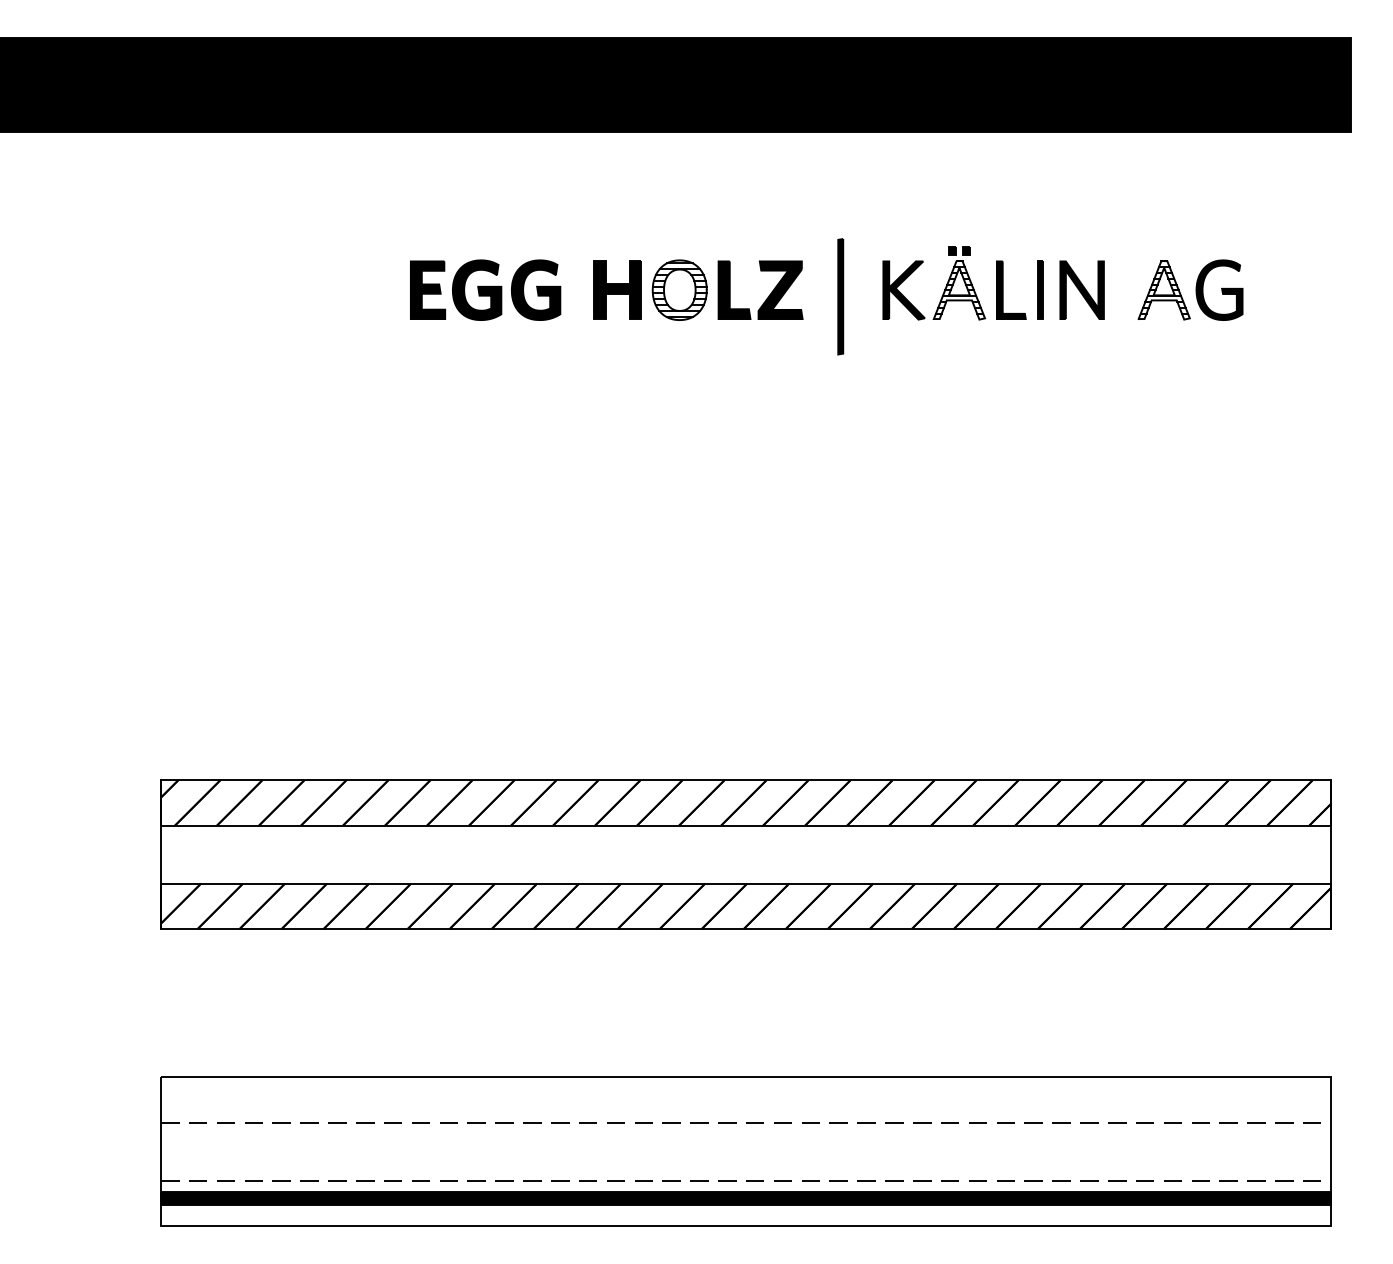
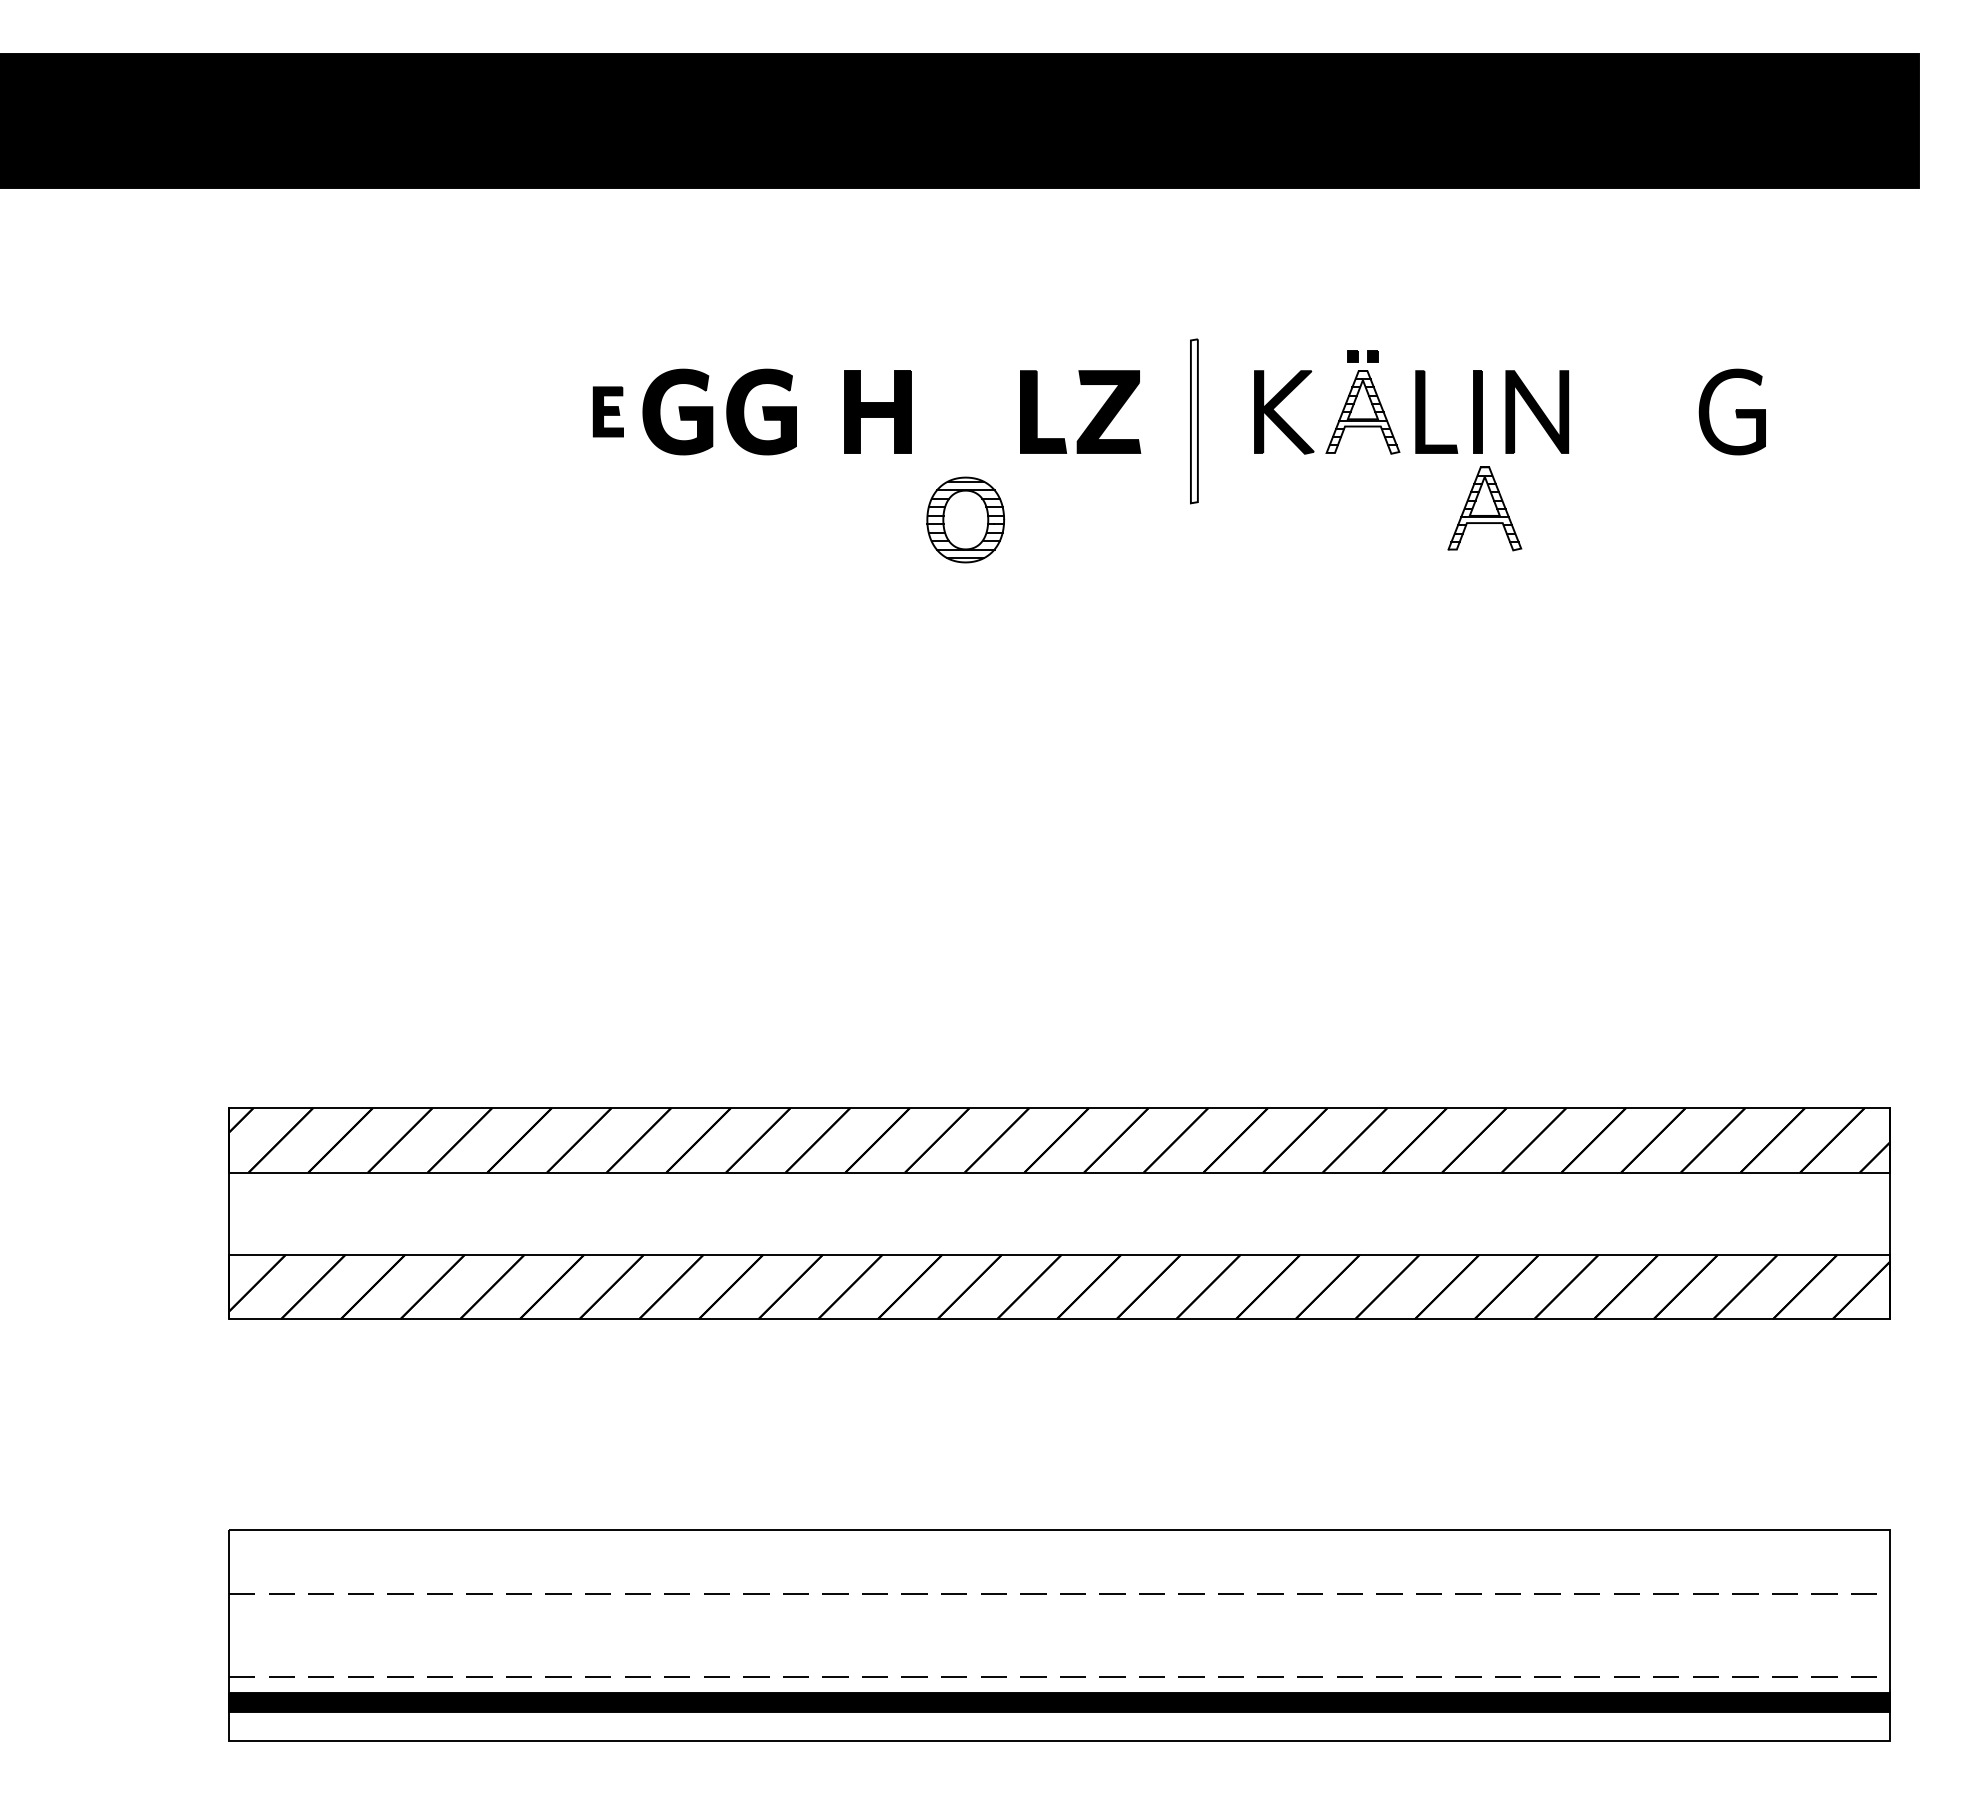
part: (428, 289) -> (608, 411), size x0.6
part: (679, 289) -> (965, 518), moved
part: (1163, 290) -> (1483, 509), moved
fill: (840, 296) -> (1194, 420), removed

